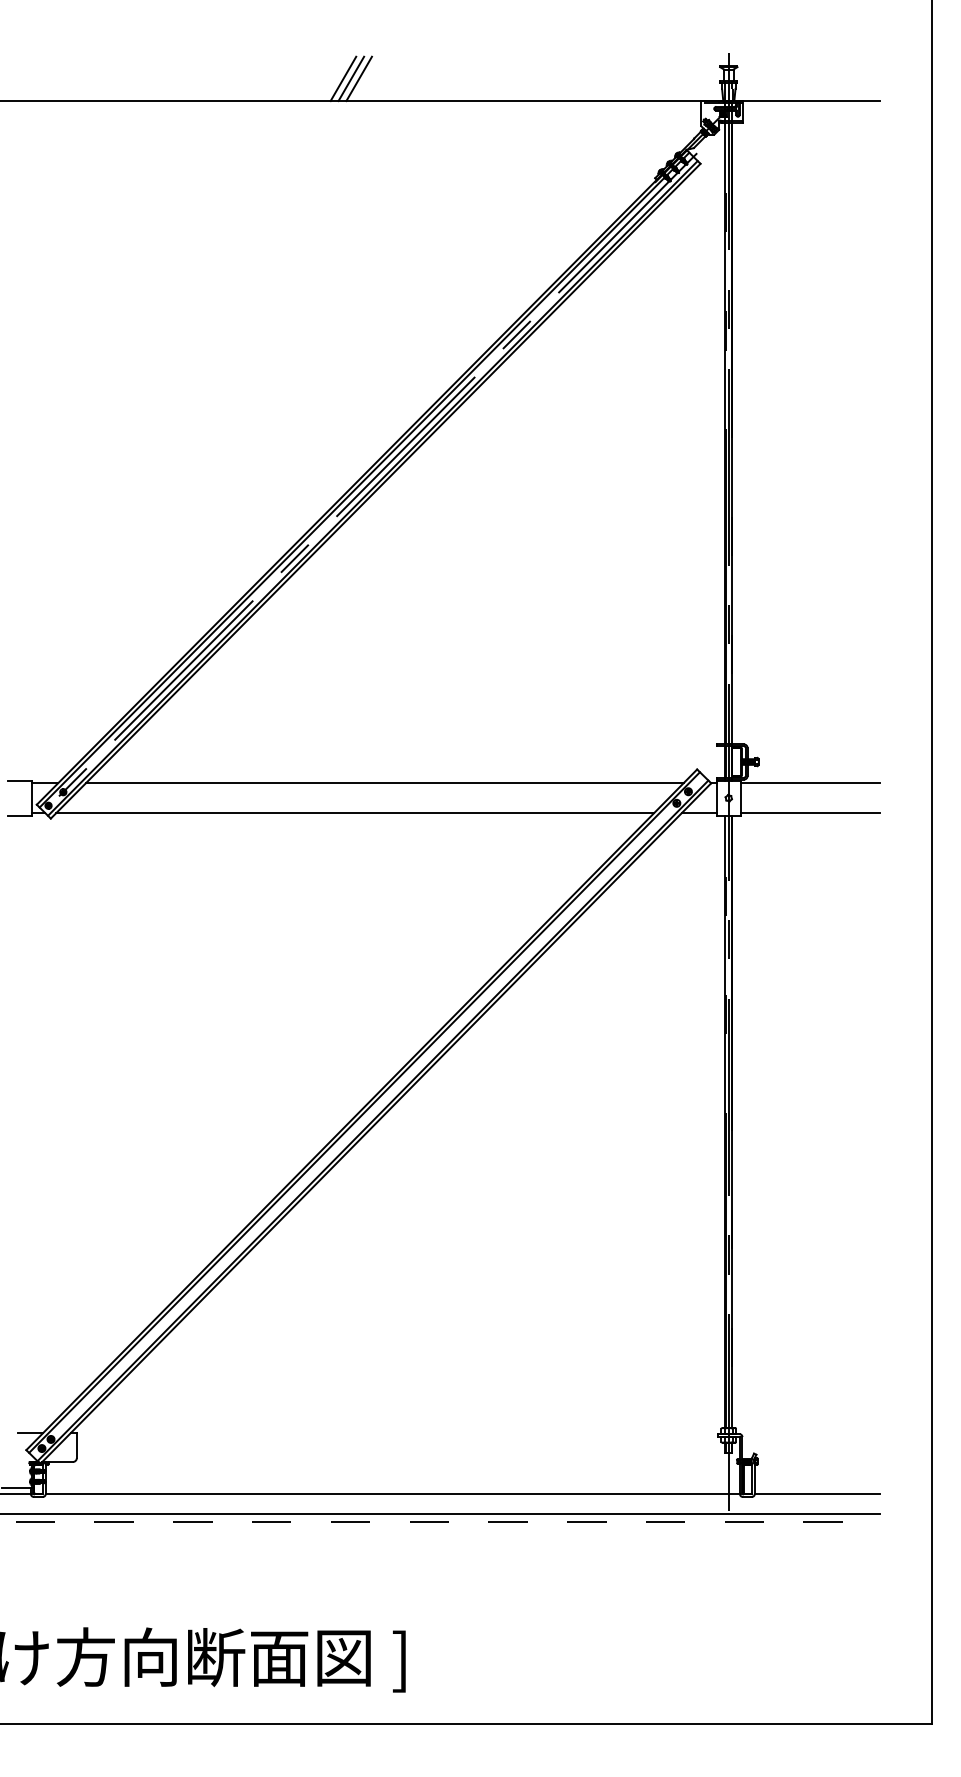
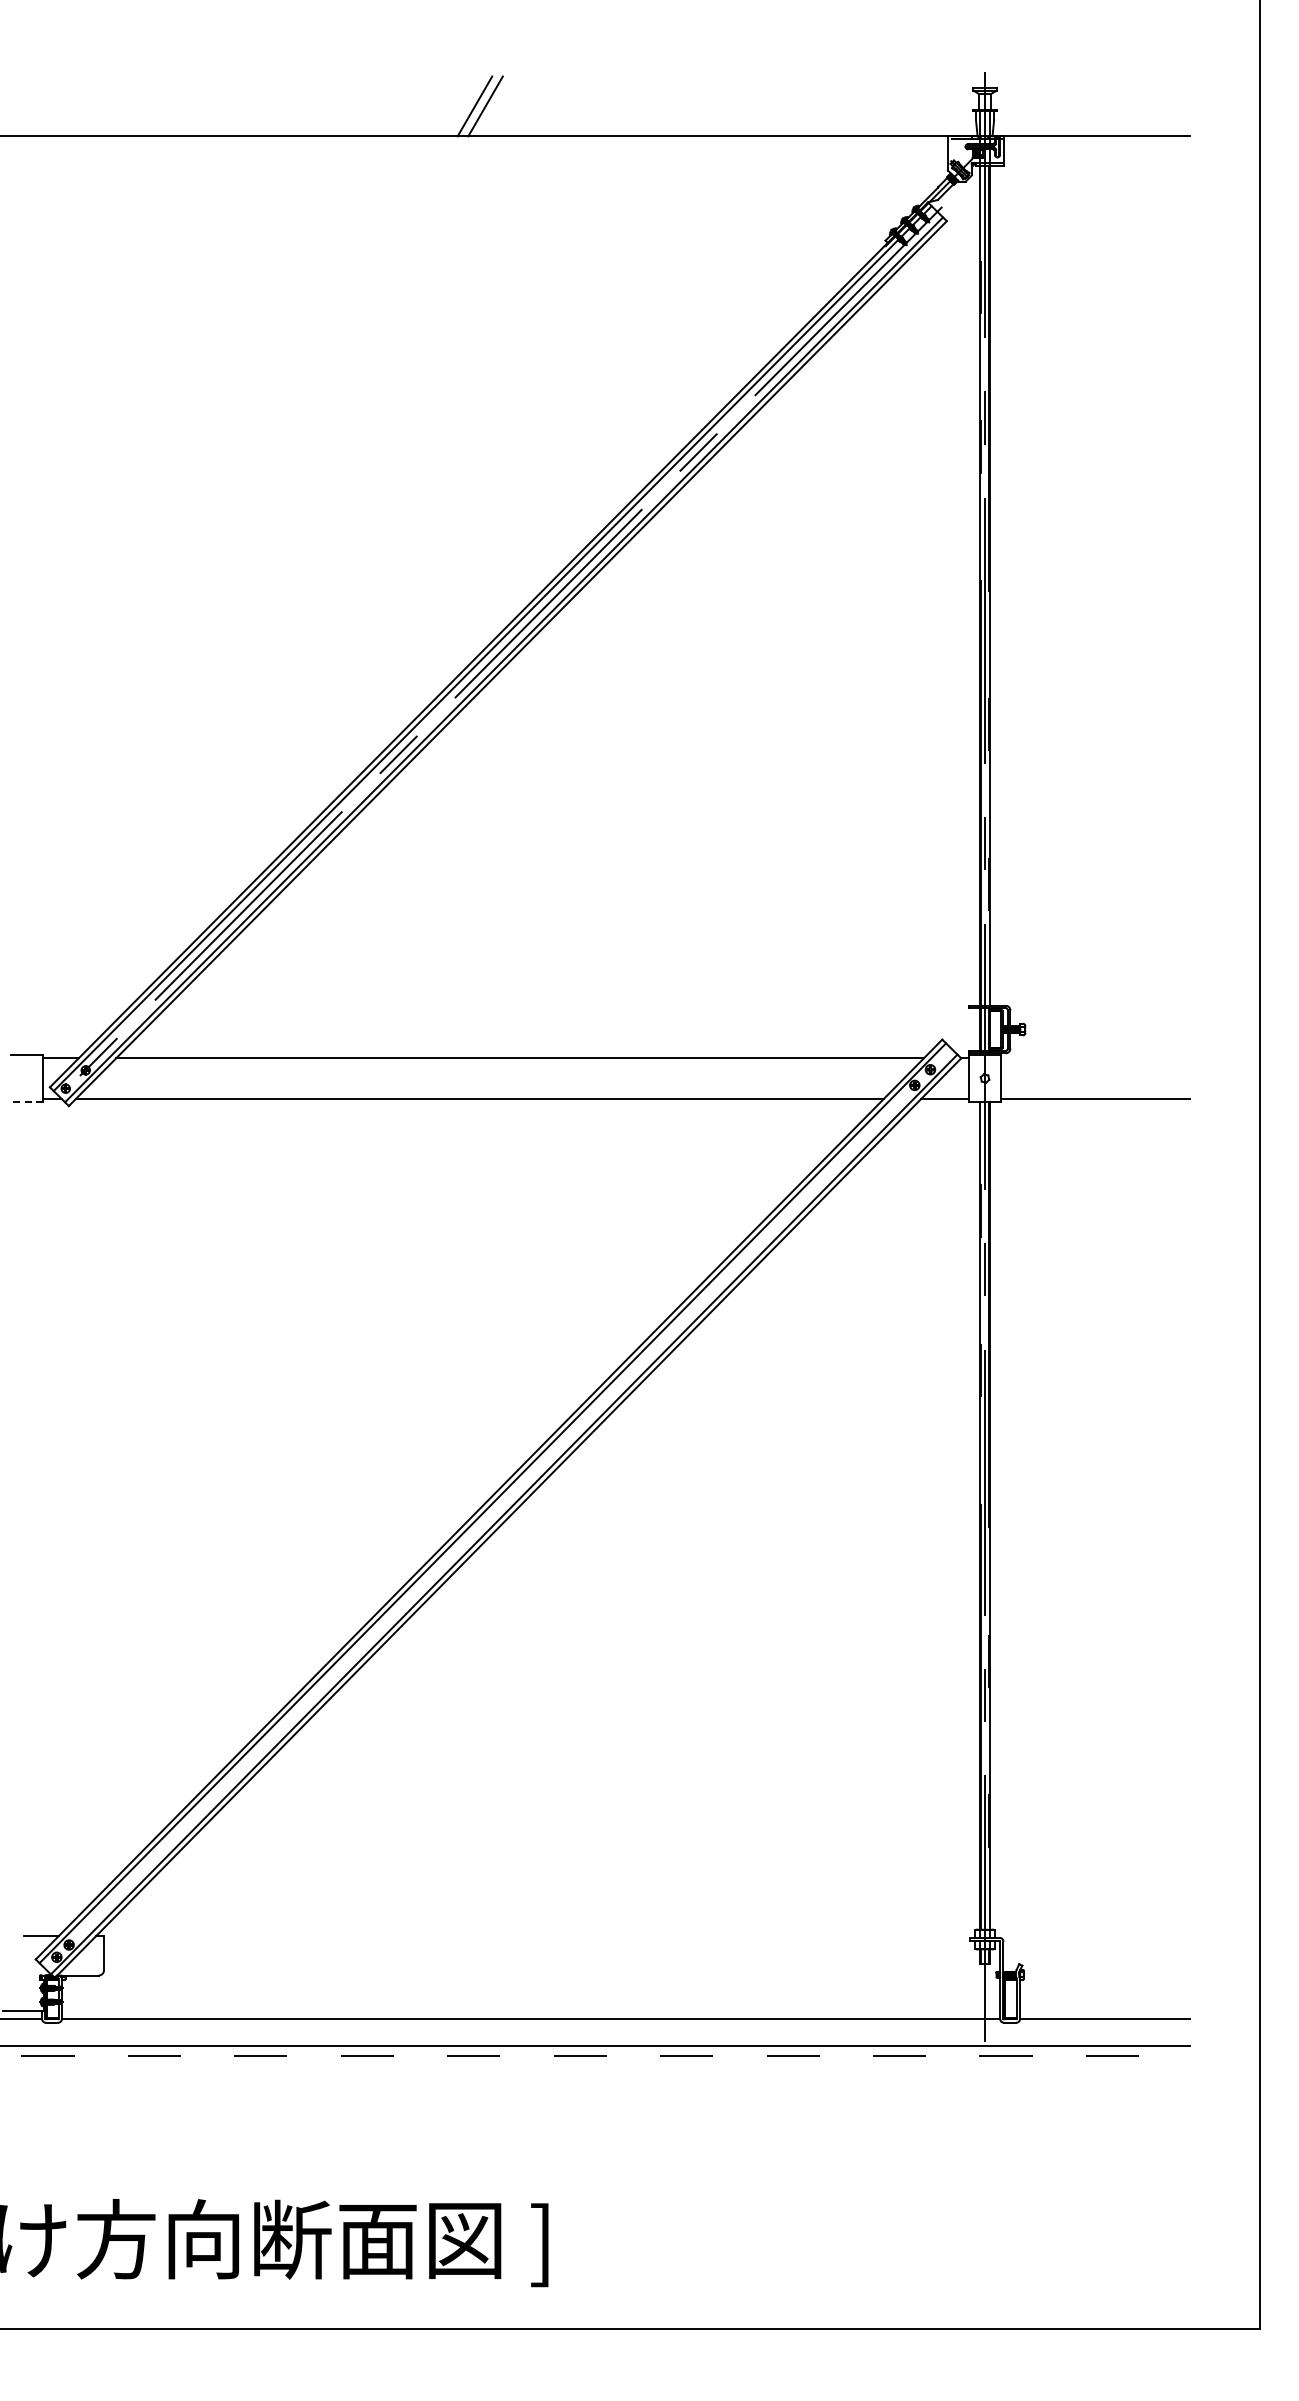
line: (343, 78) -> (464, 106), removed
line: (810, 783) -> (1095, 1058), removed
line: (19, 815) -> (26, 1102), solid -> dashed

